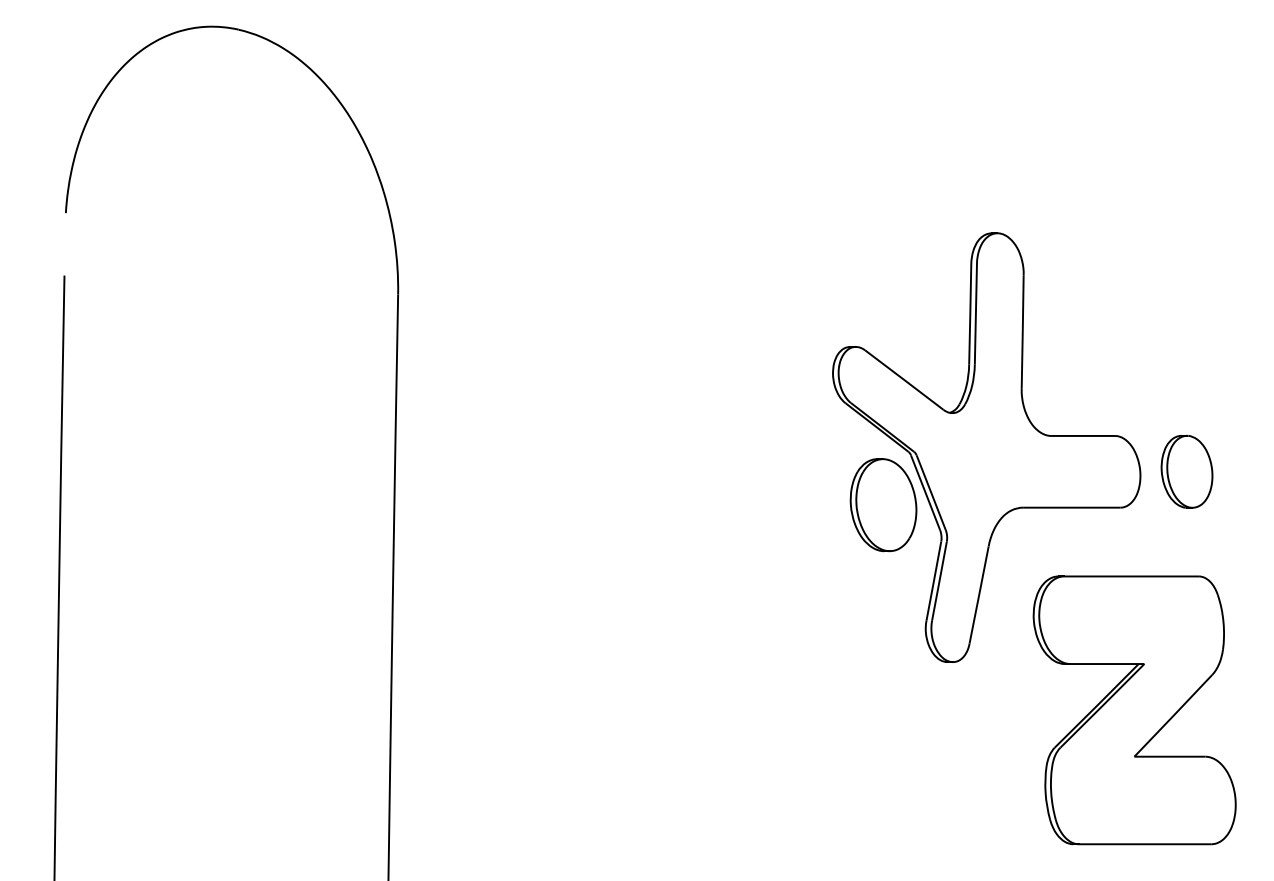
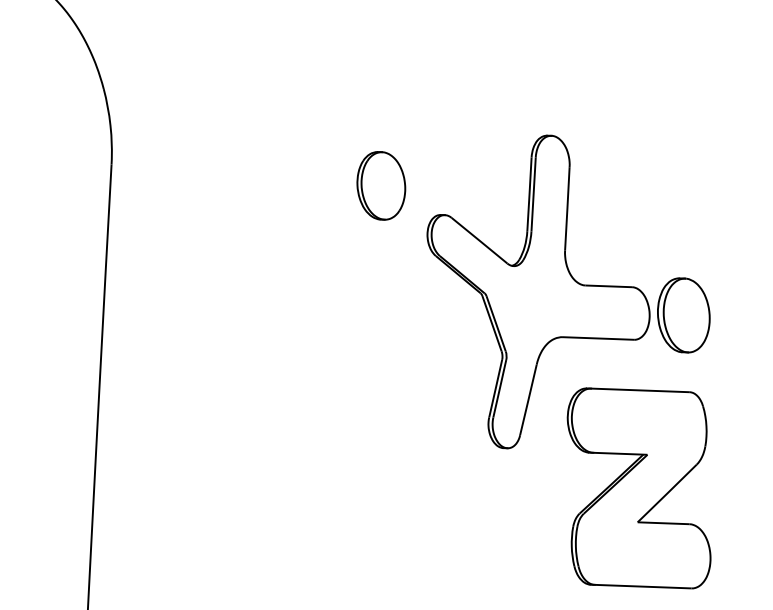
part: (1186, 471) -> (683, 315), size x1.4
part: (883, 505) -> (381, 186), moved

